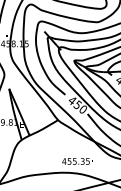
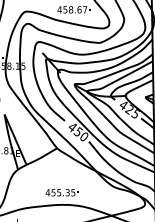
text: (76, 161) -> (61, 192), moved

